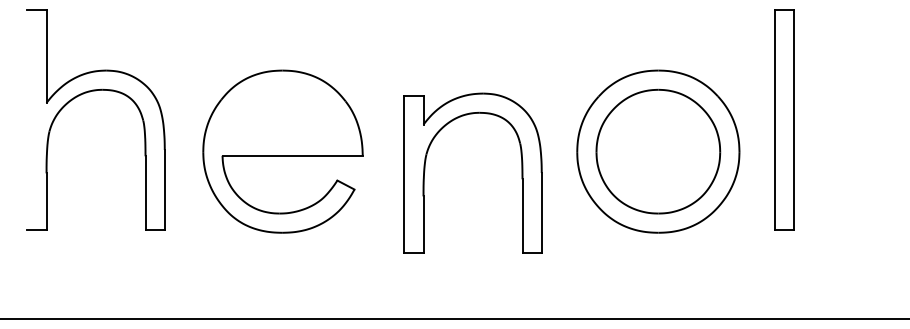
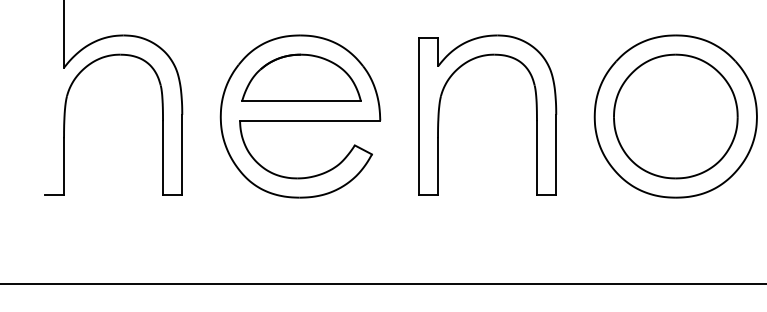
part: (283, 112) -> (300, 77), added
part: (425, 171) -> (439, 113), moved

